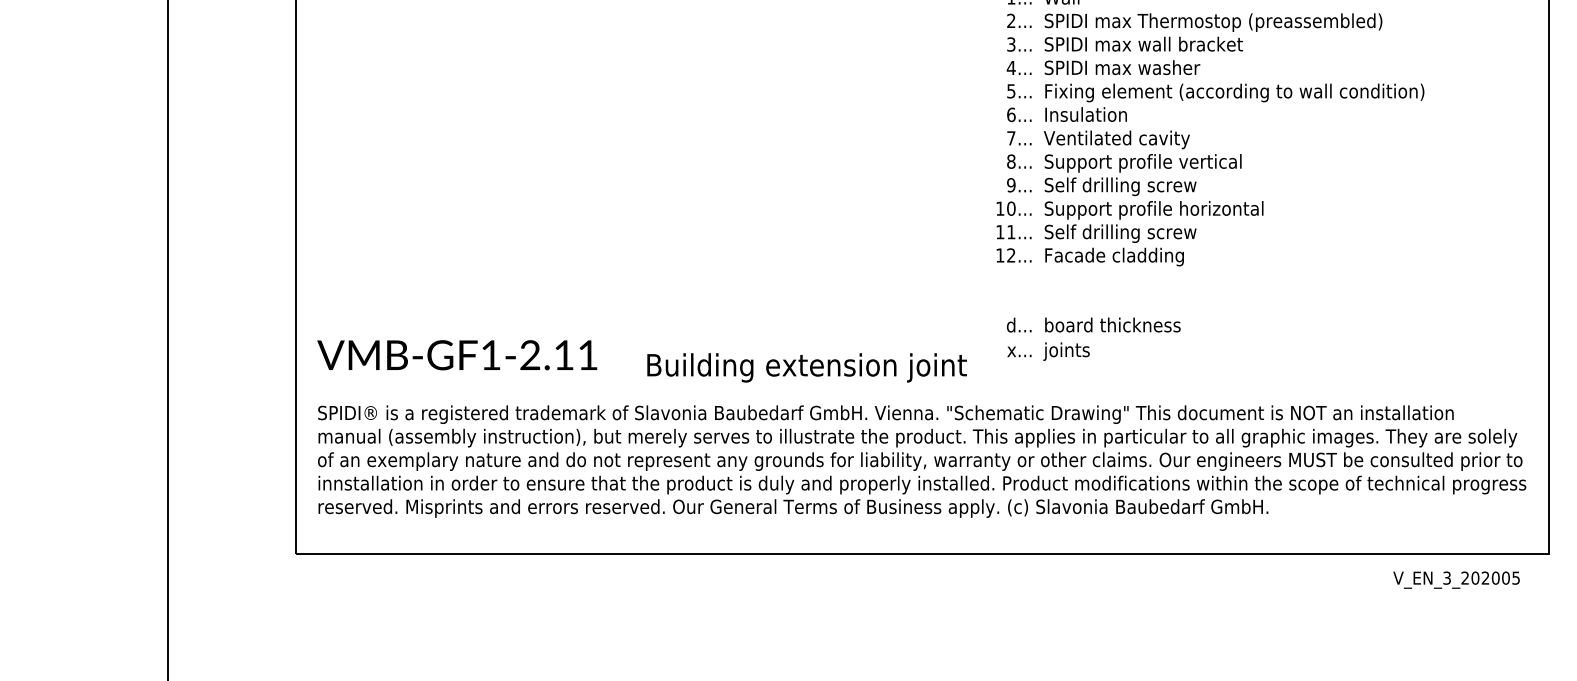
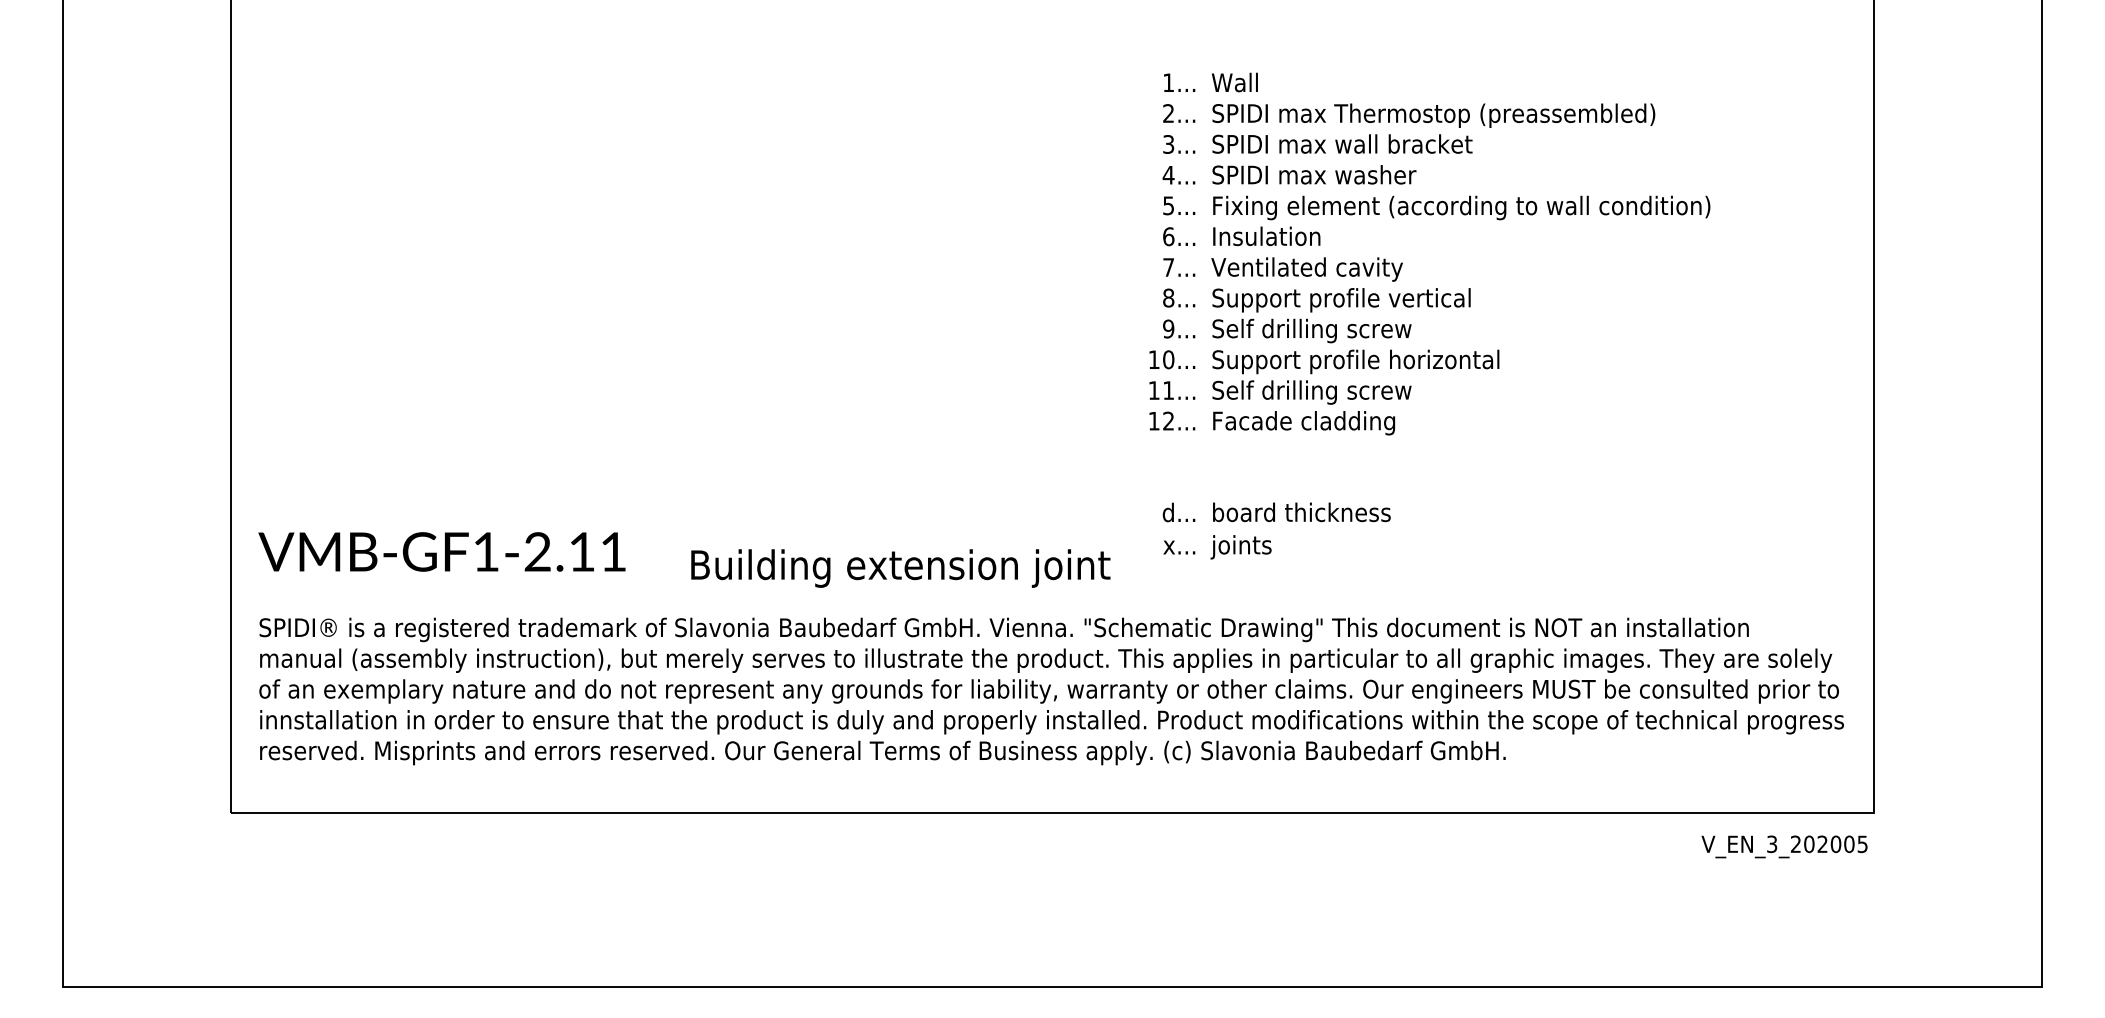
text: (1456, 579) -> (1784, 846), moved

